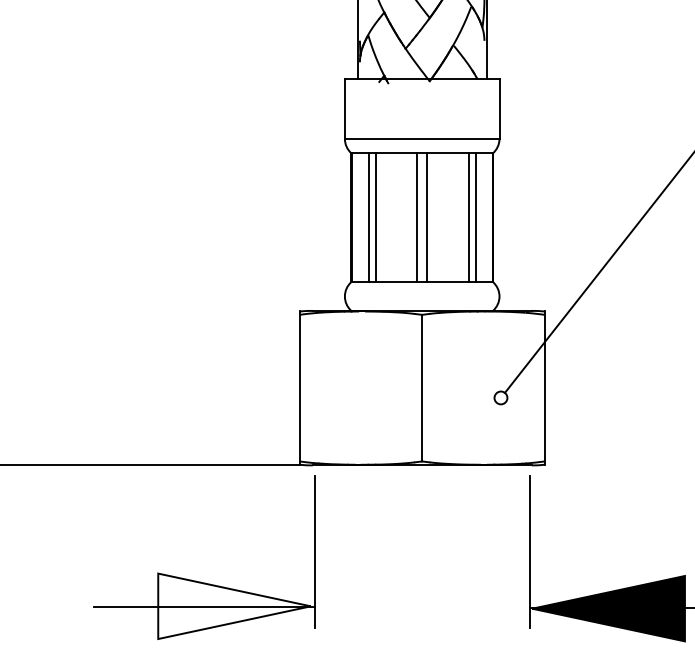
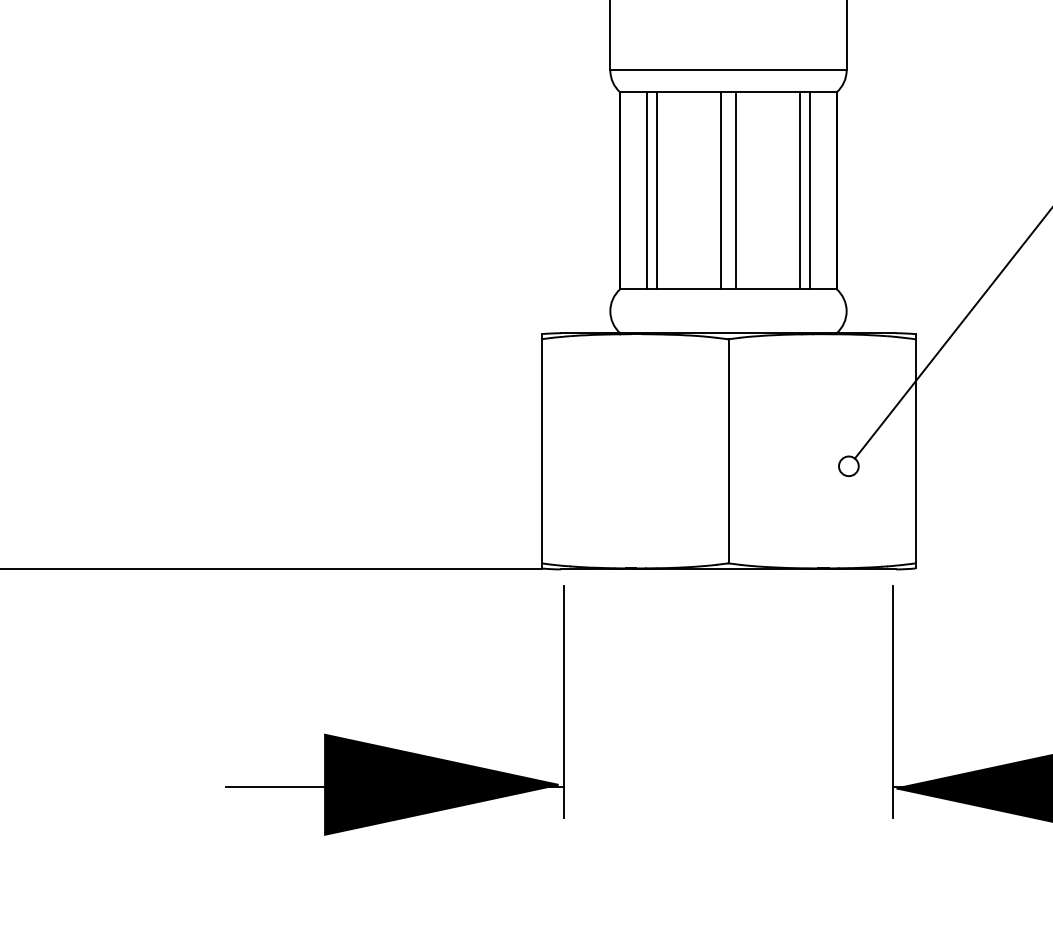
fill: (234, 606) -> (441, 785), added

